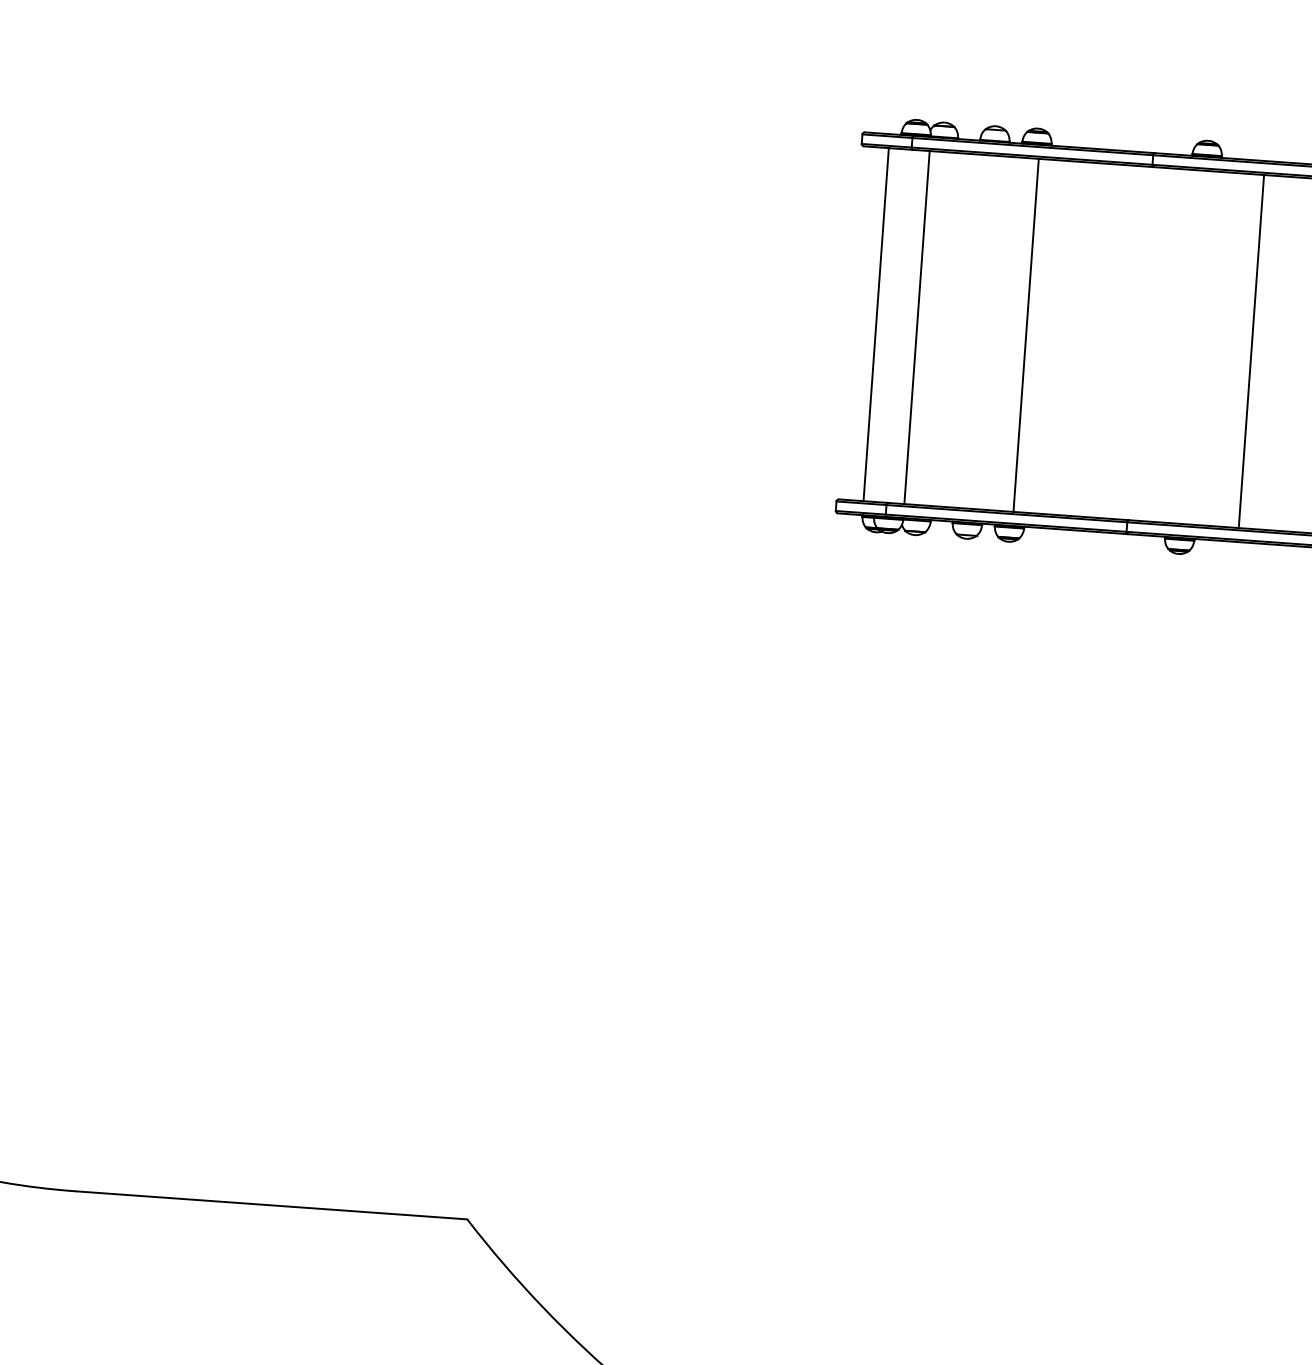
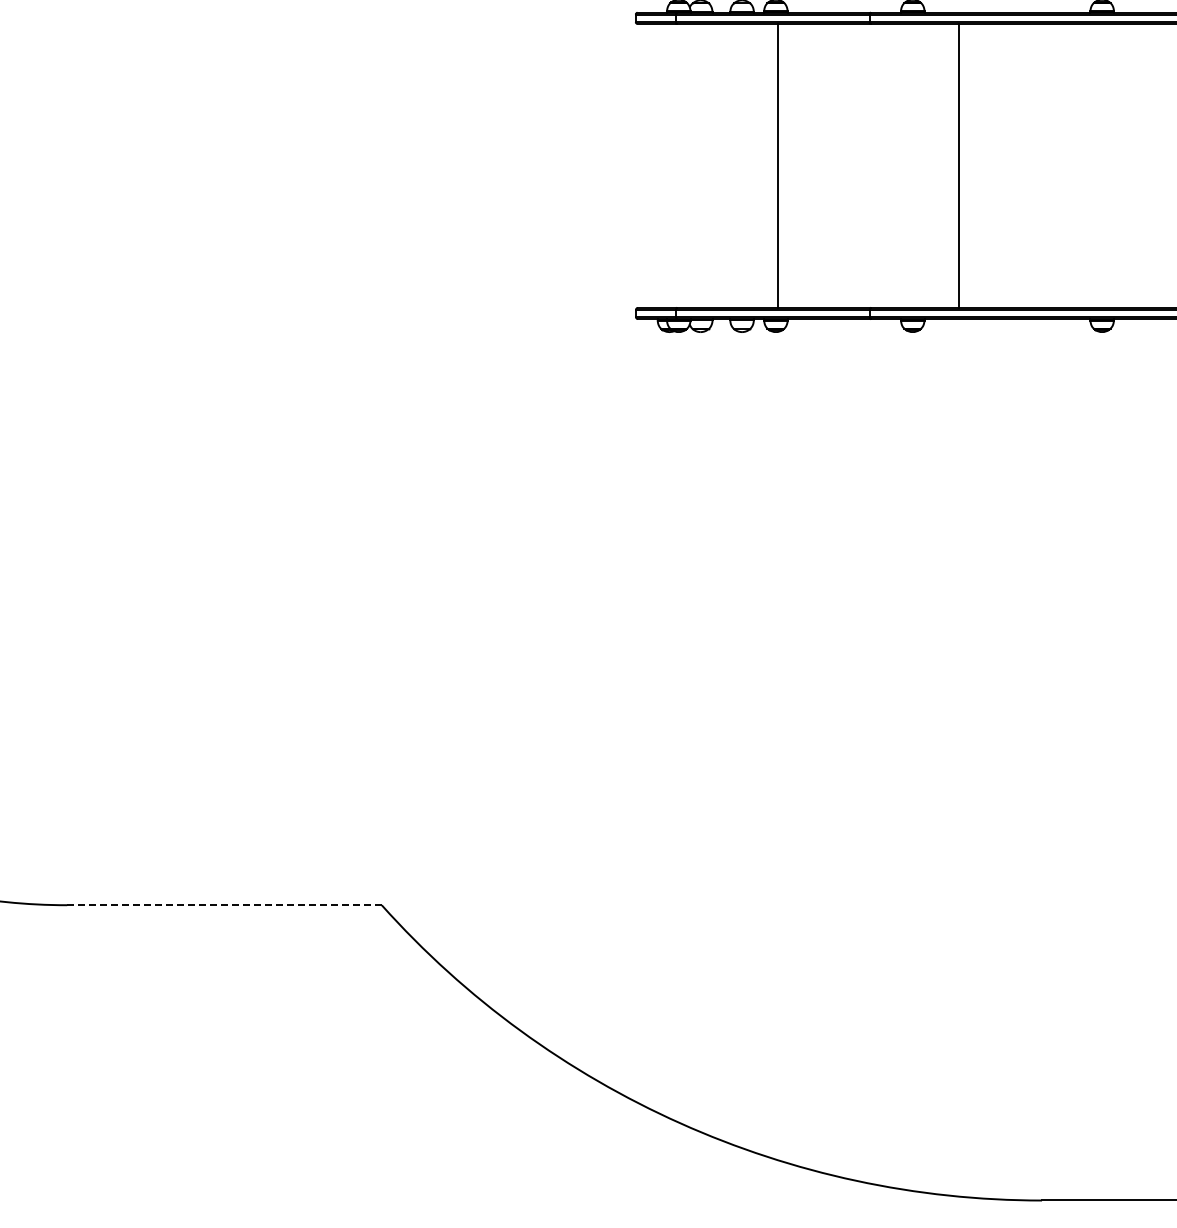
line: (876, 324) -> (657, 165), removed
line: (917, 327) -> (690, 165), removed
line: (272, 1205) -> (225, 905), solid -> dashed

